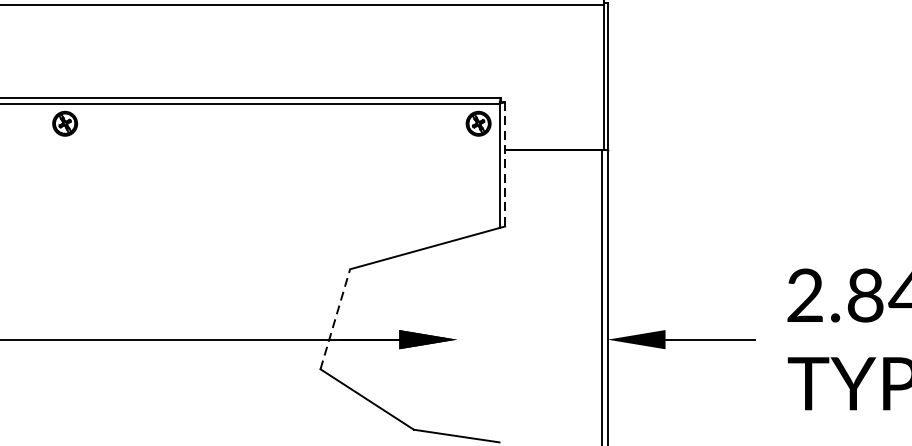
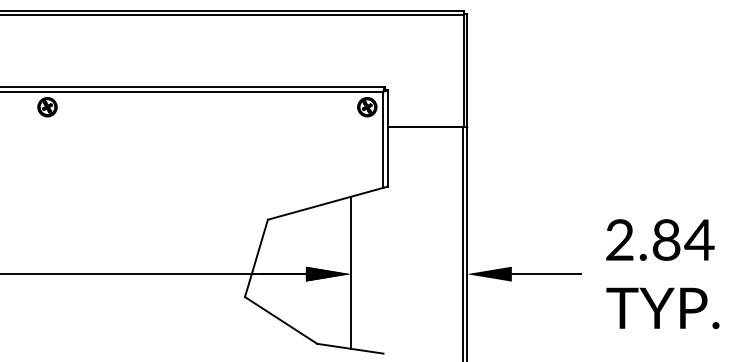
line: (504, 164) -> (387, 138), dashed -> solid
line: (335, 318) -> (256, 257), dashed -> solid
line: (456, 337) -> (350, 272), added

